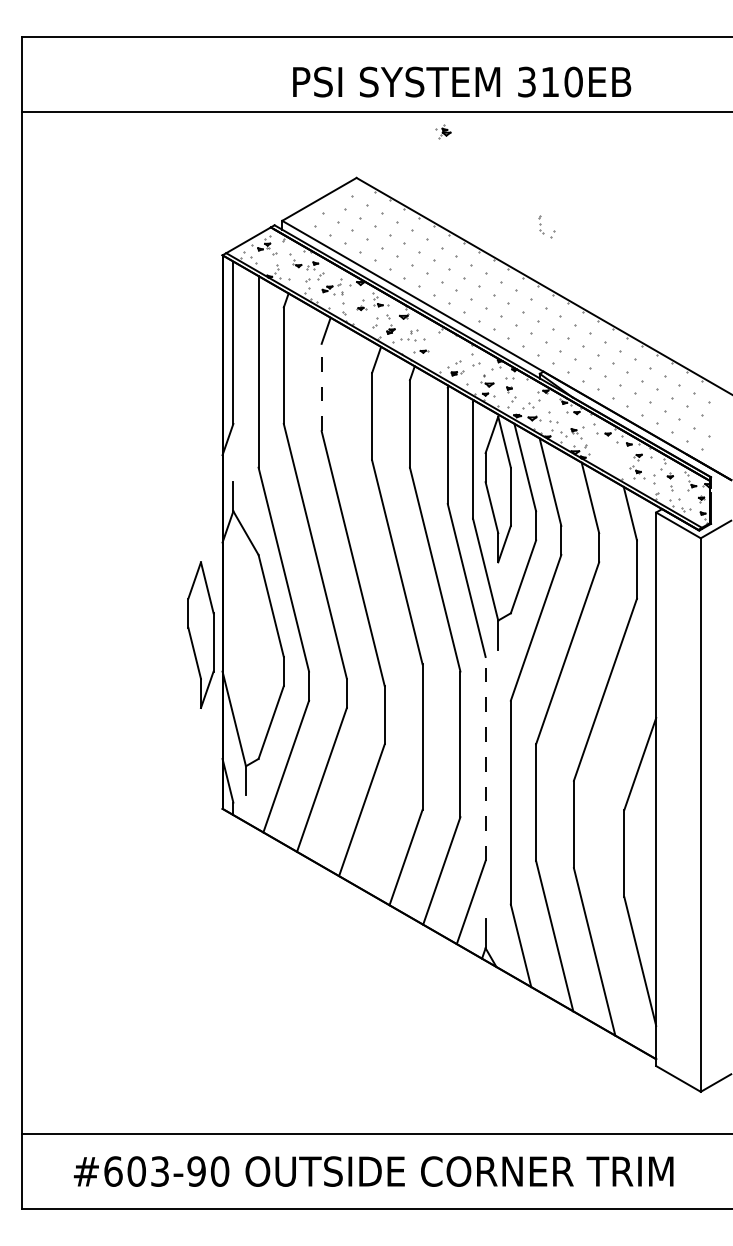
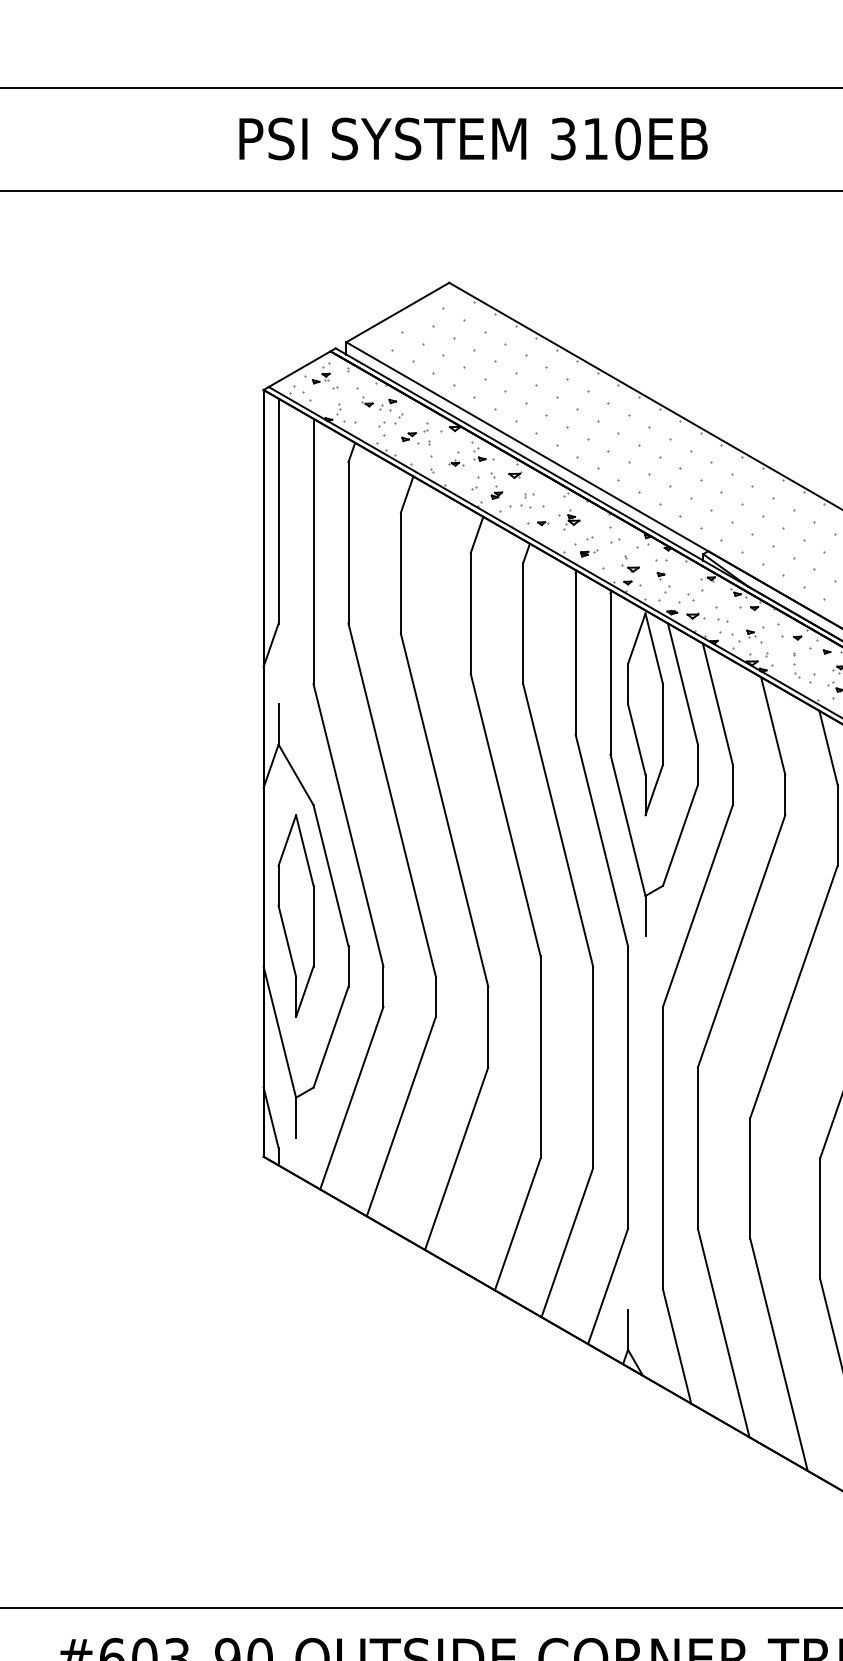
text: (462, 81) -> (474, 138), moved
part: (443, 131) -> (569, 519), moved
part: (546, 226) -> (803, 667), moved
line: (321, 387) -> (400, 573), dashed -> solid
part: (200, 634) -> (295, 915), moved
line: (485, 758) -> (627, 1087), dashed -> solid

